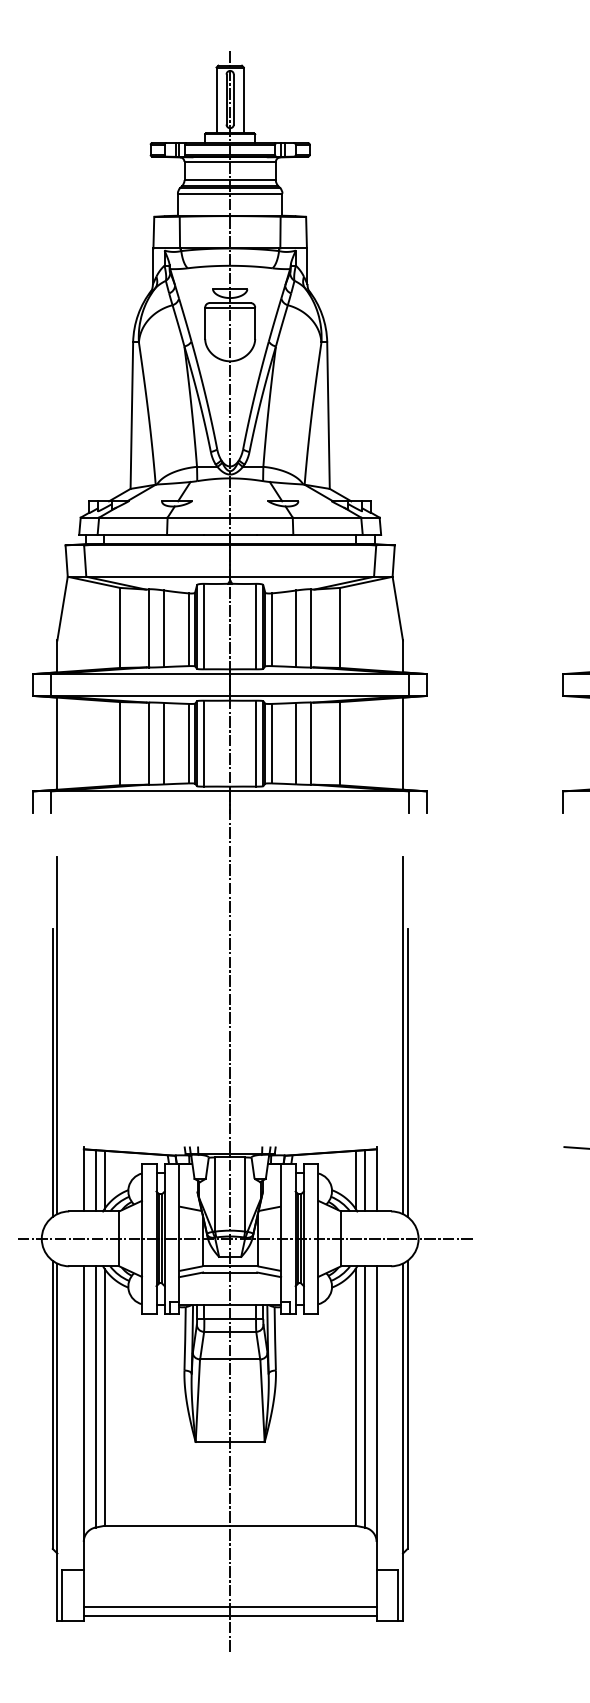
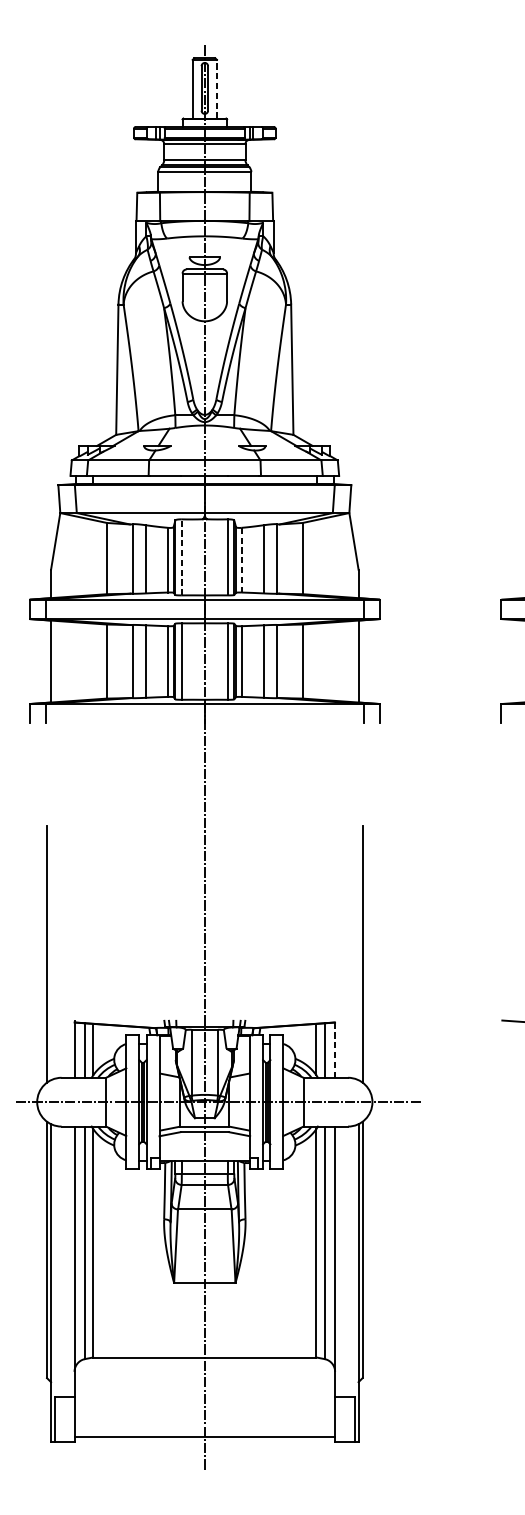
line: (243, 100) -> (216, 89), solid -> dashed
line: (204, 626) -> (181, 557), solid -> dashed
line: (271, 630) -> (241, 560), solid -> dashed
line: (57, 1035) -> (51, 921), removed
line: (402, 1035) -> (358, 921), removed
line: (376, 1178) -> (335, 1048), solid -> dashed
line: (229, 1607) -> (204, 1430), removed

